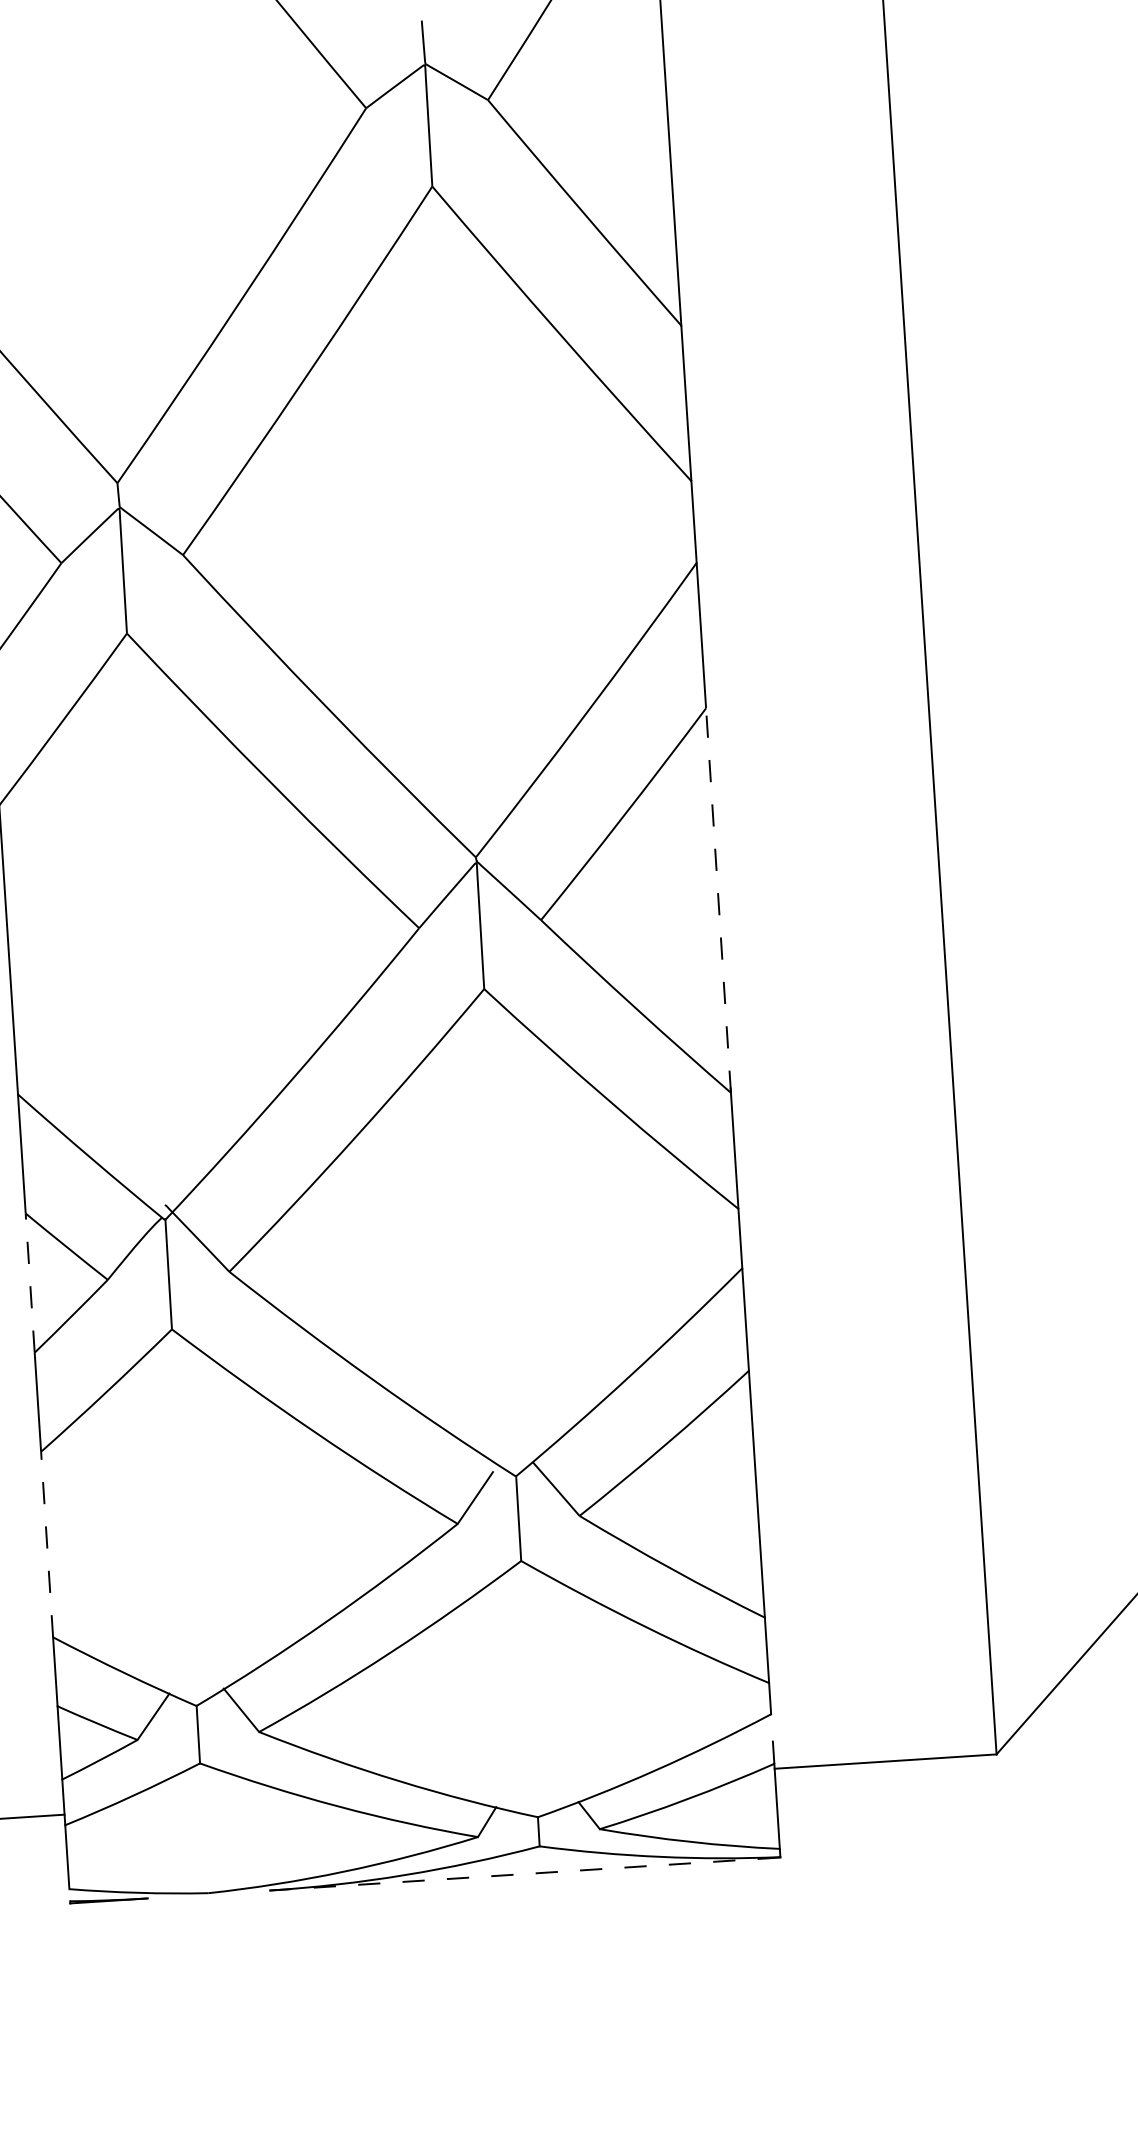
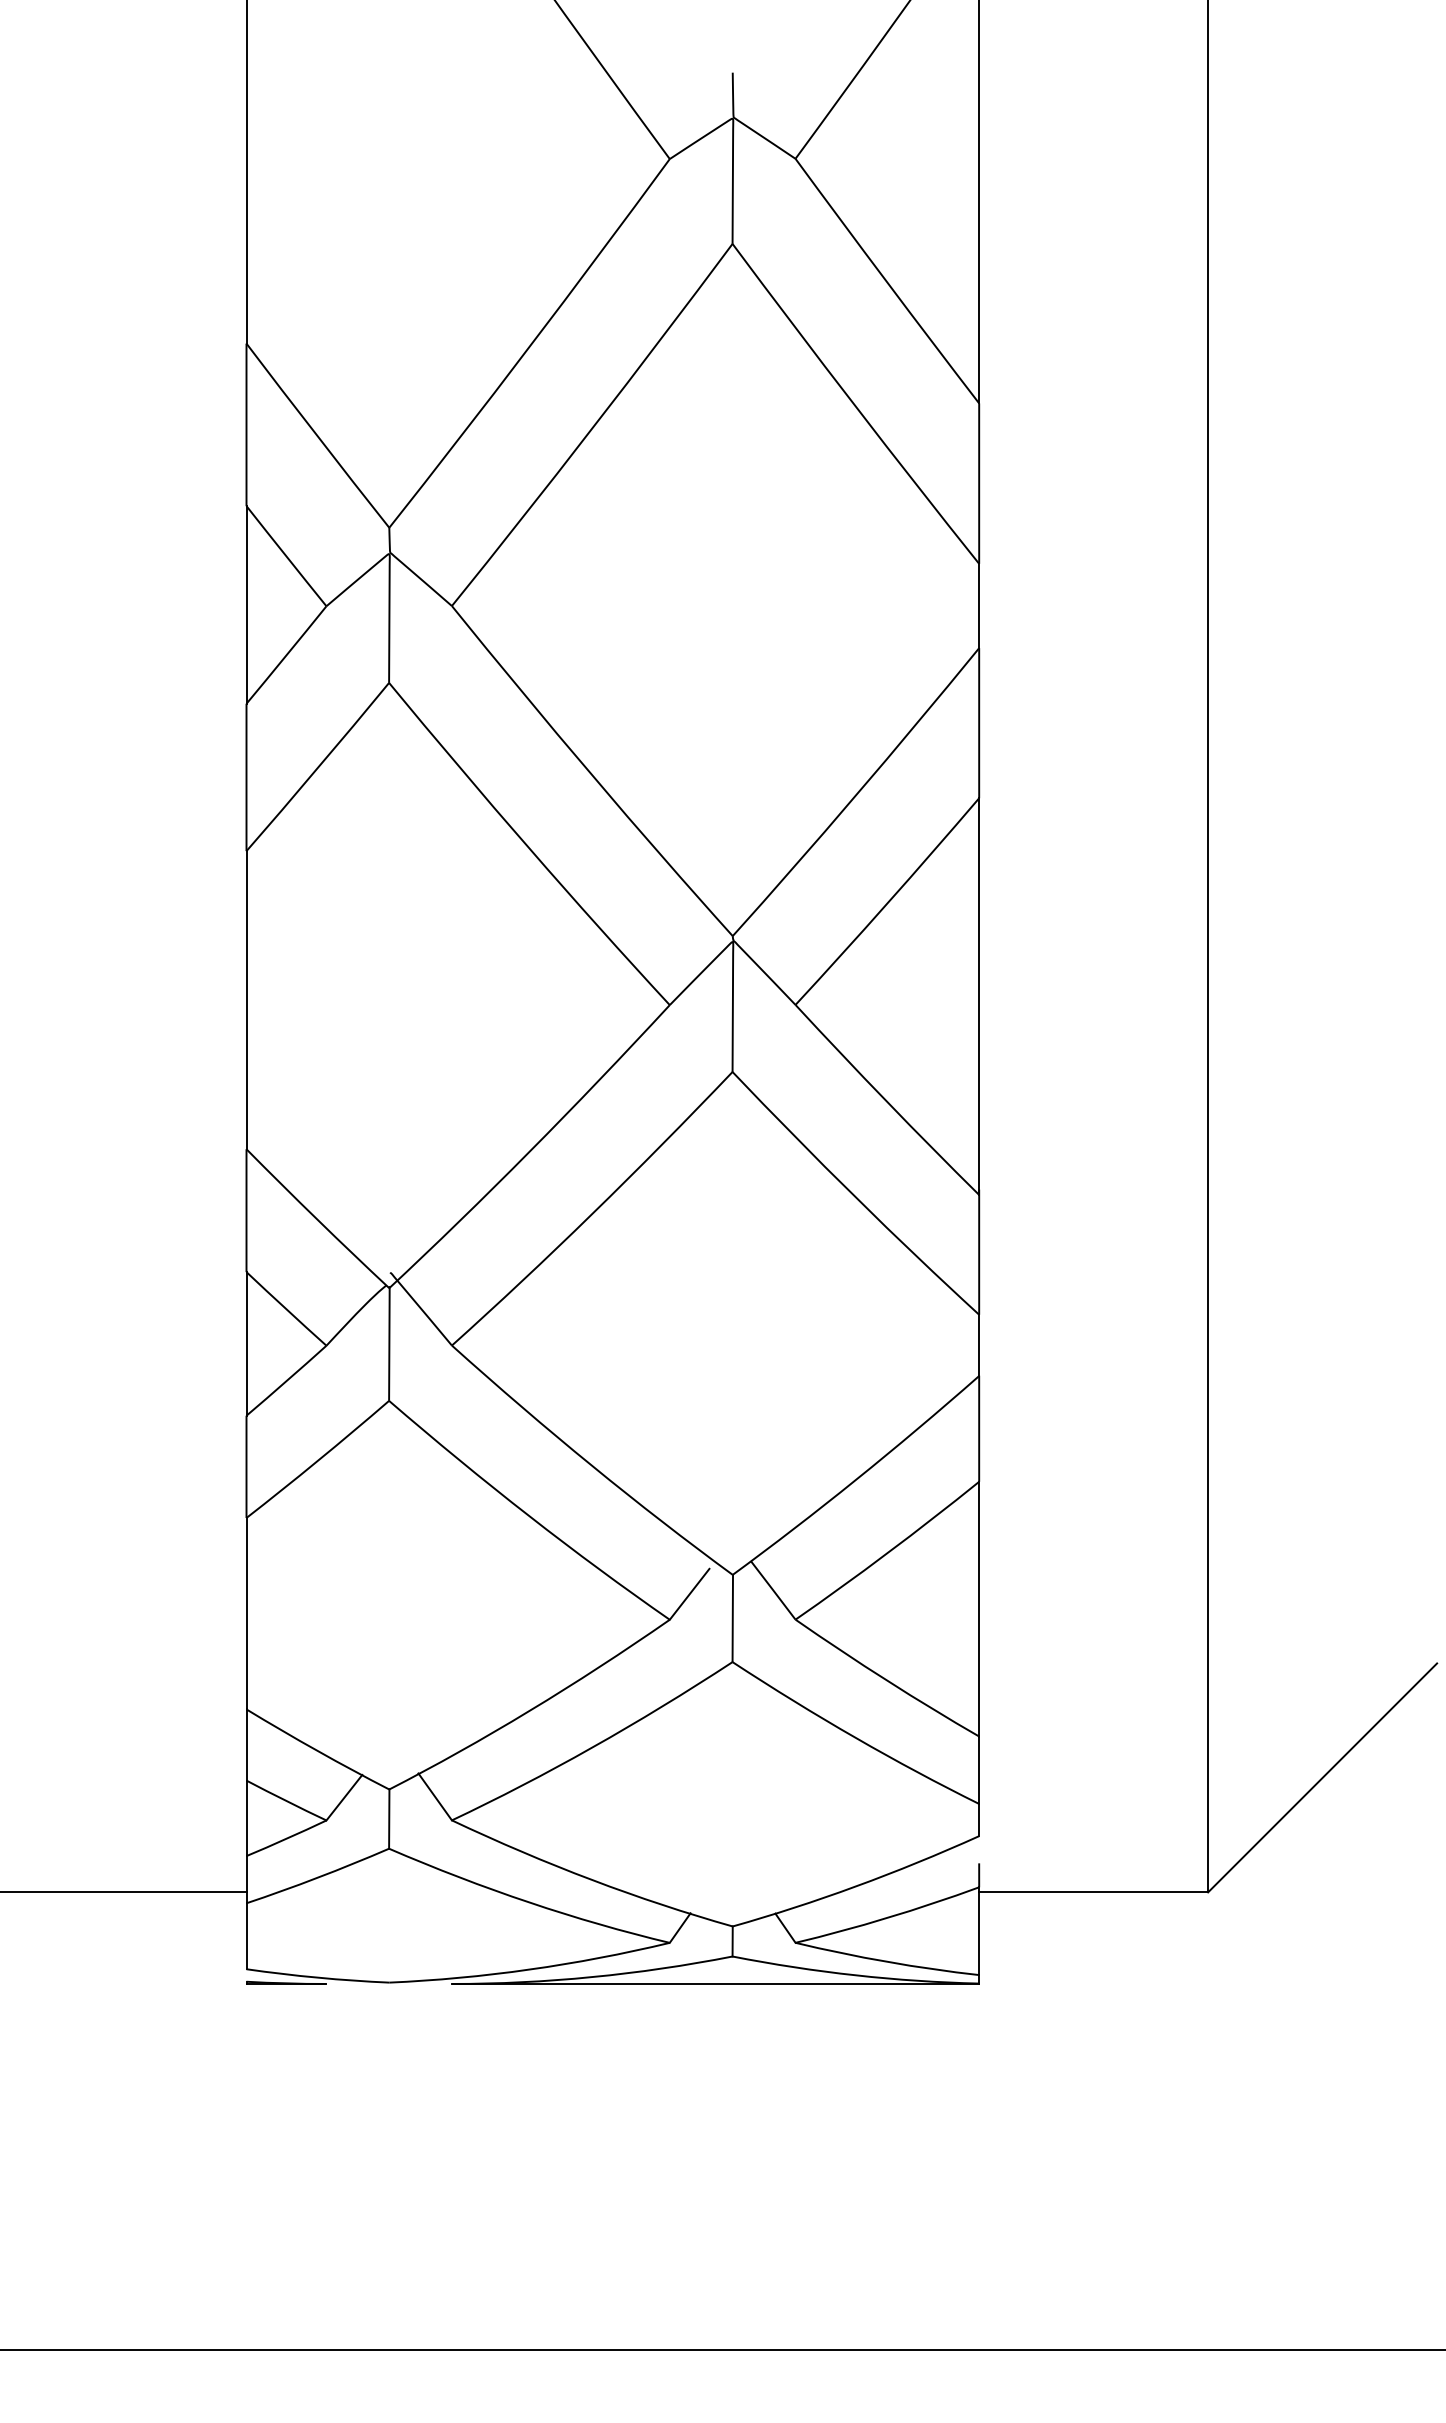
line: (718, 900) -> (979, 996), dashed -> solid
line: (30, 1282) -> (246, 1343), dashed -> solid
line: (47, 1544) -> (246, 1613), dashed -> solid
line: (524, 1873) -> (715, 1983), dashed -> solid

